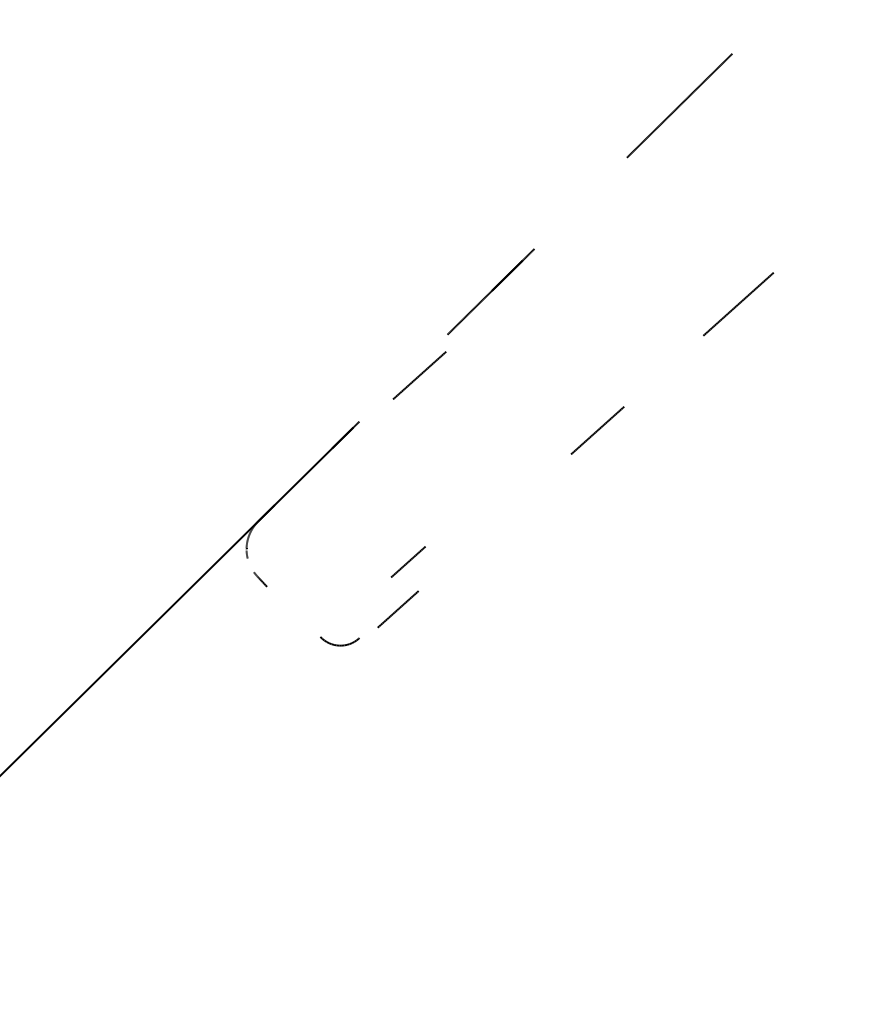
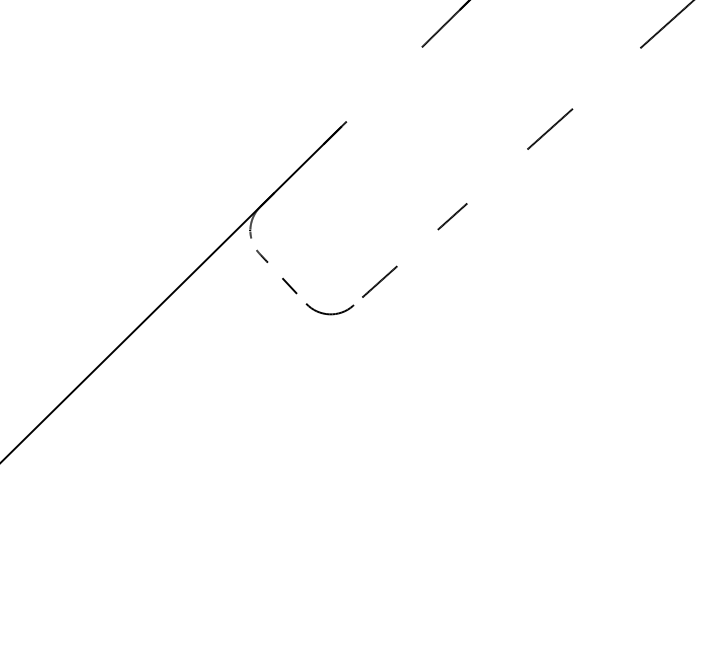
line: (419, 375) -> (398, 82), removed
line: (407, 561) -> (451, 216), moved
line: (292, 614) -> (289, 286), added
part: (339, 641) -> (329, 309), size x1.43

